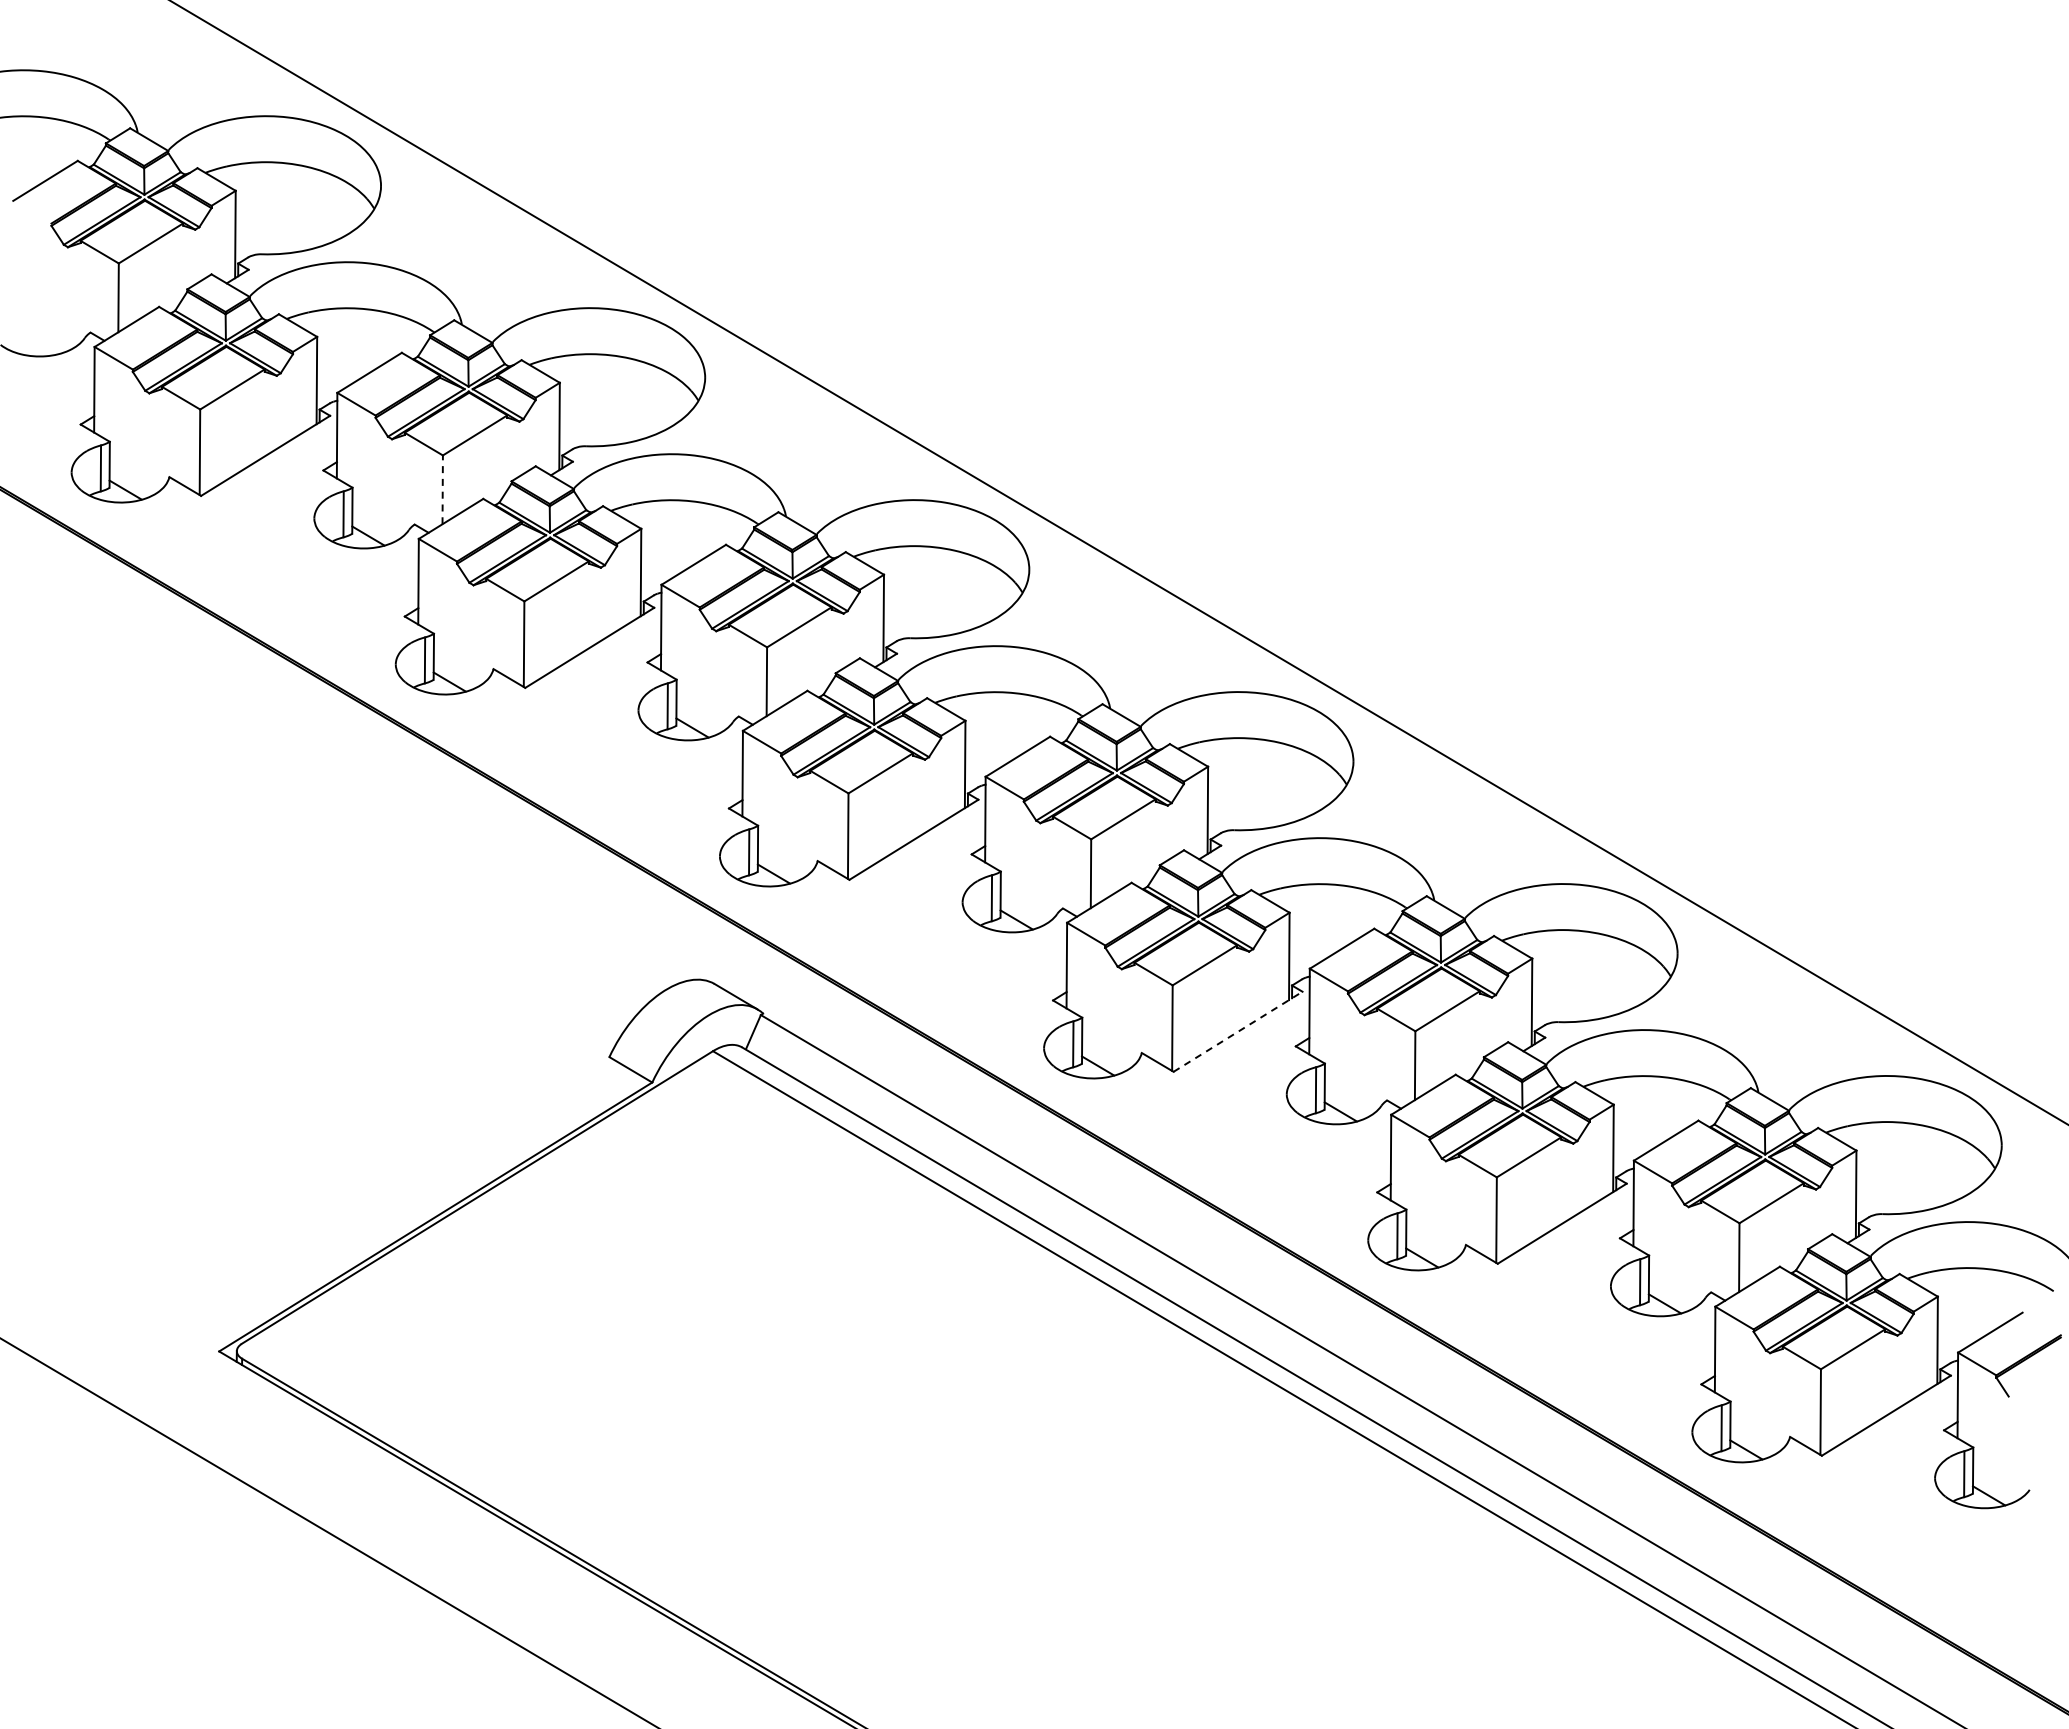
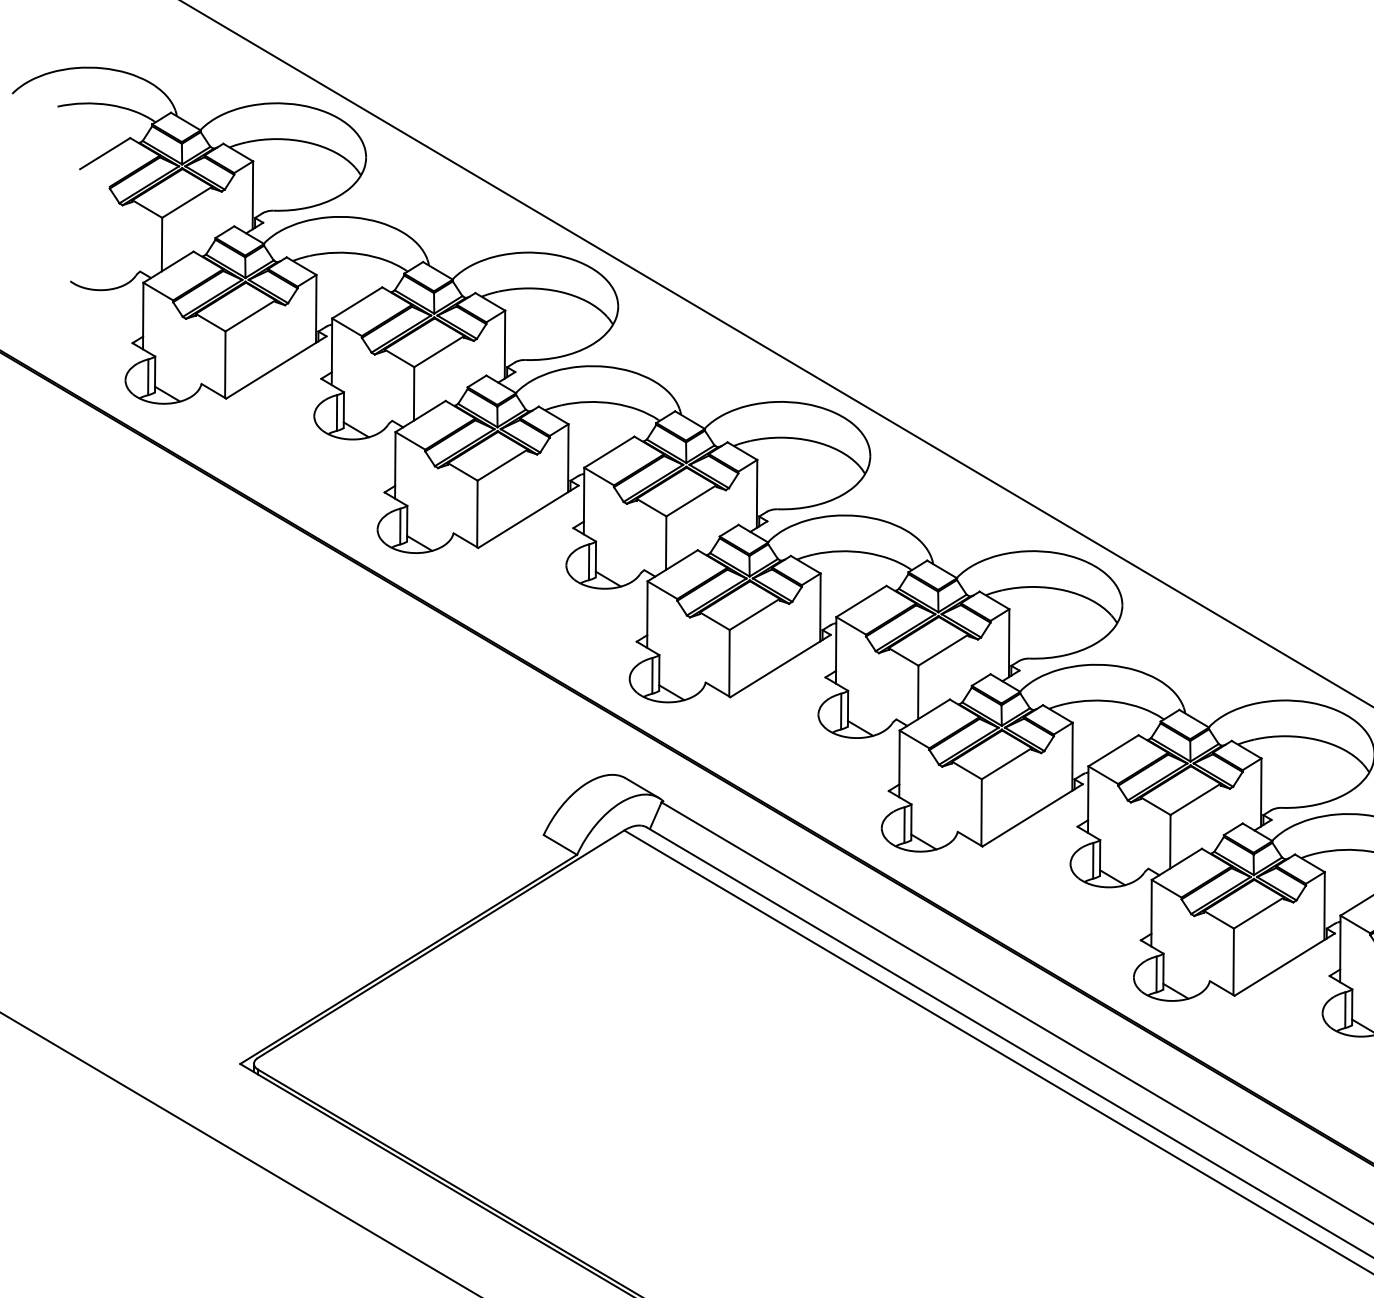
line: (442, 489) -> (413, 393), dashed -> solid
line: (1238, 1031) -> (1032, 815), dashed -> solid

